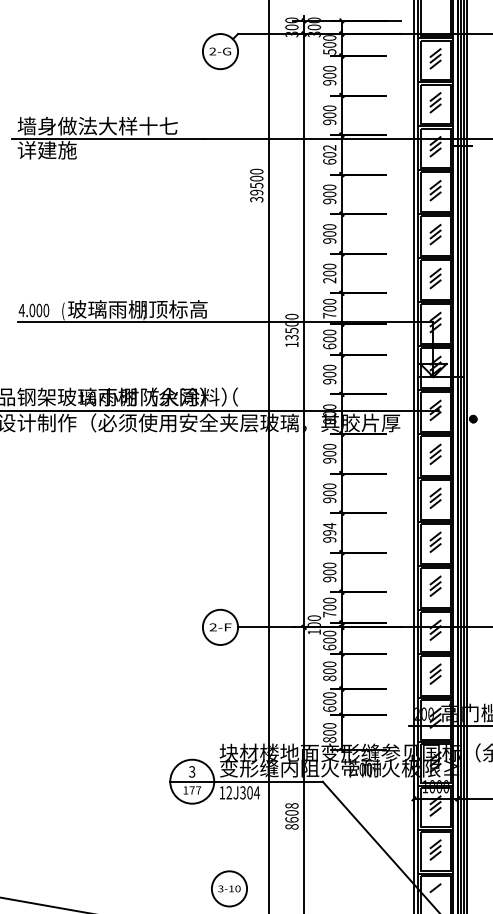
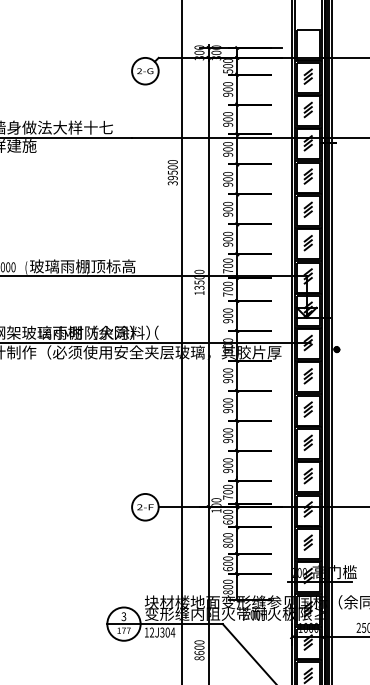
text: (329, 154) -> (227, 149), 602 -> 900
text: (330, 280) -> (228, 244), 200 -> 900
text: (329, 346) -> (227, 294), 600 -> 700
text: (329, 528) -> (227, 432), 994 -> 900
text: (291, 805) -> (199, 642), 8608 -> 8600

